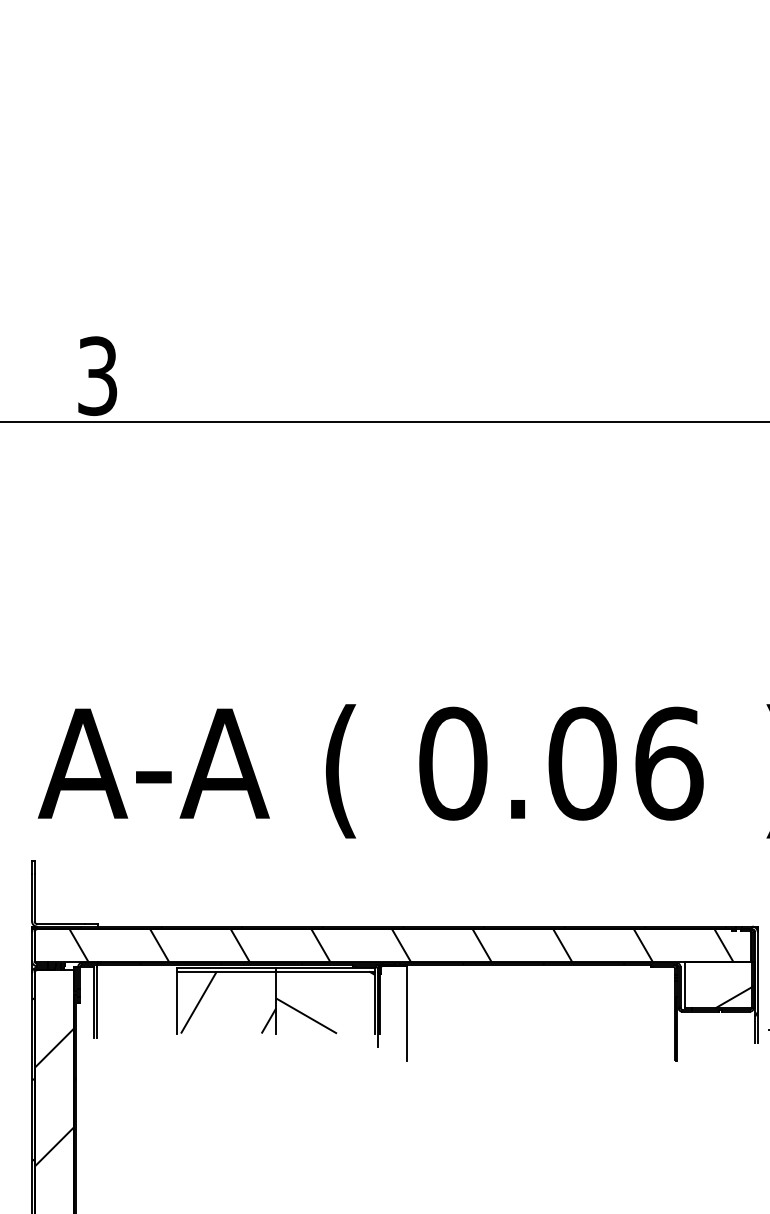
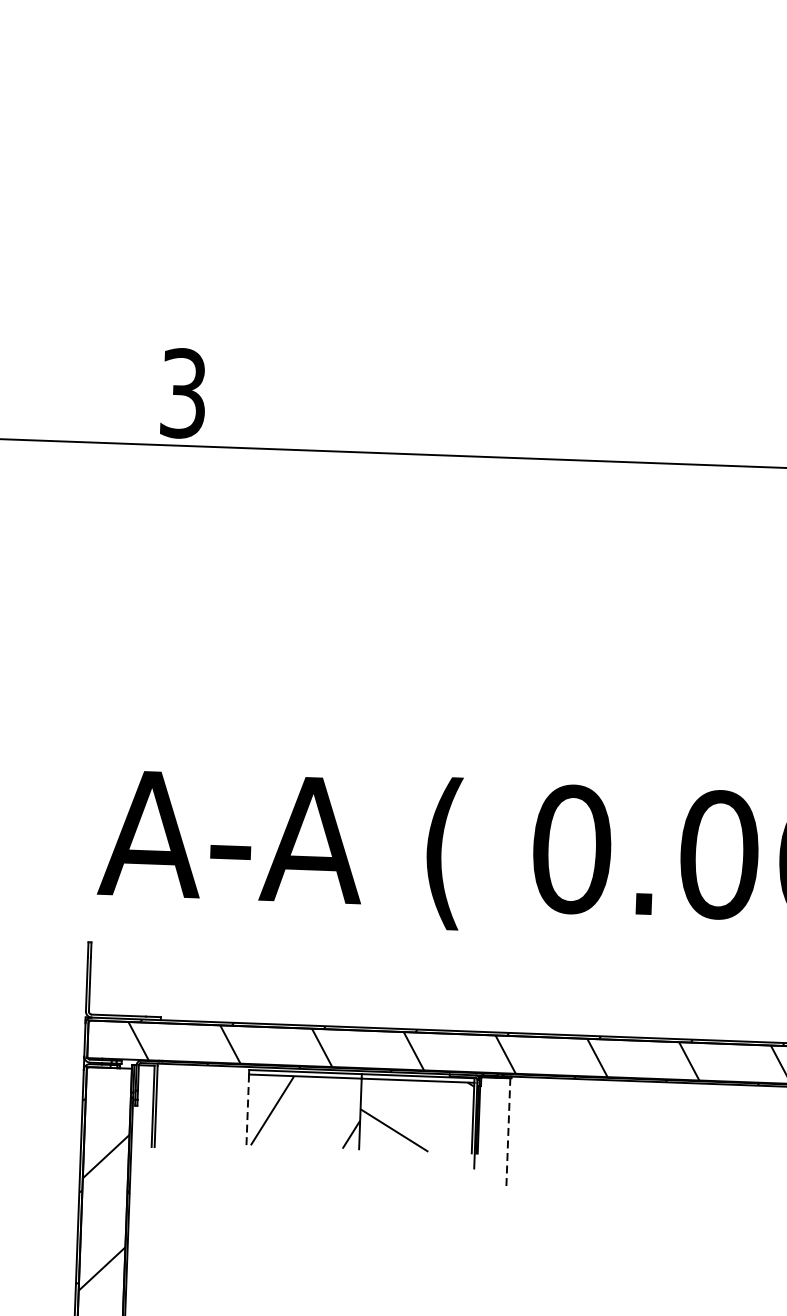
line: (177, 1003) -> (248, 1110), solid -> dashed
line: (406, 1013) -> (508, 1131), solid -> dashed

